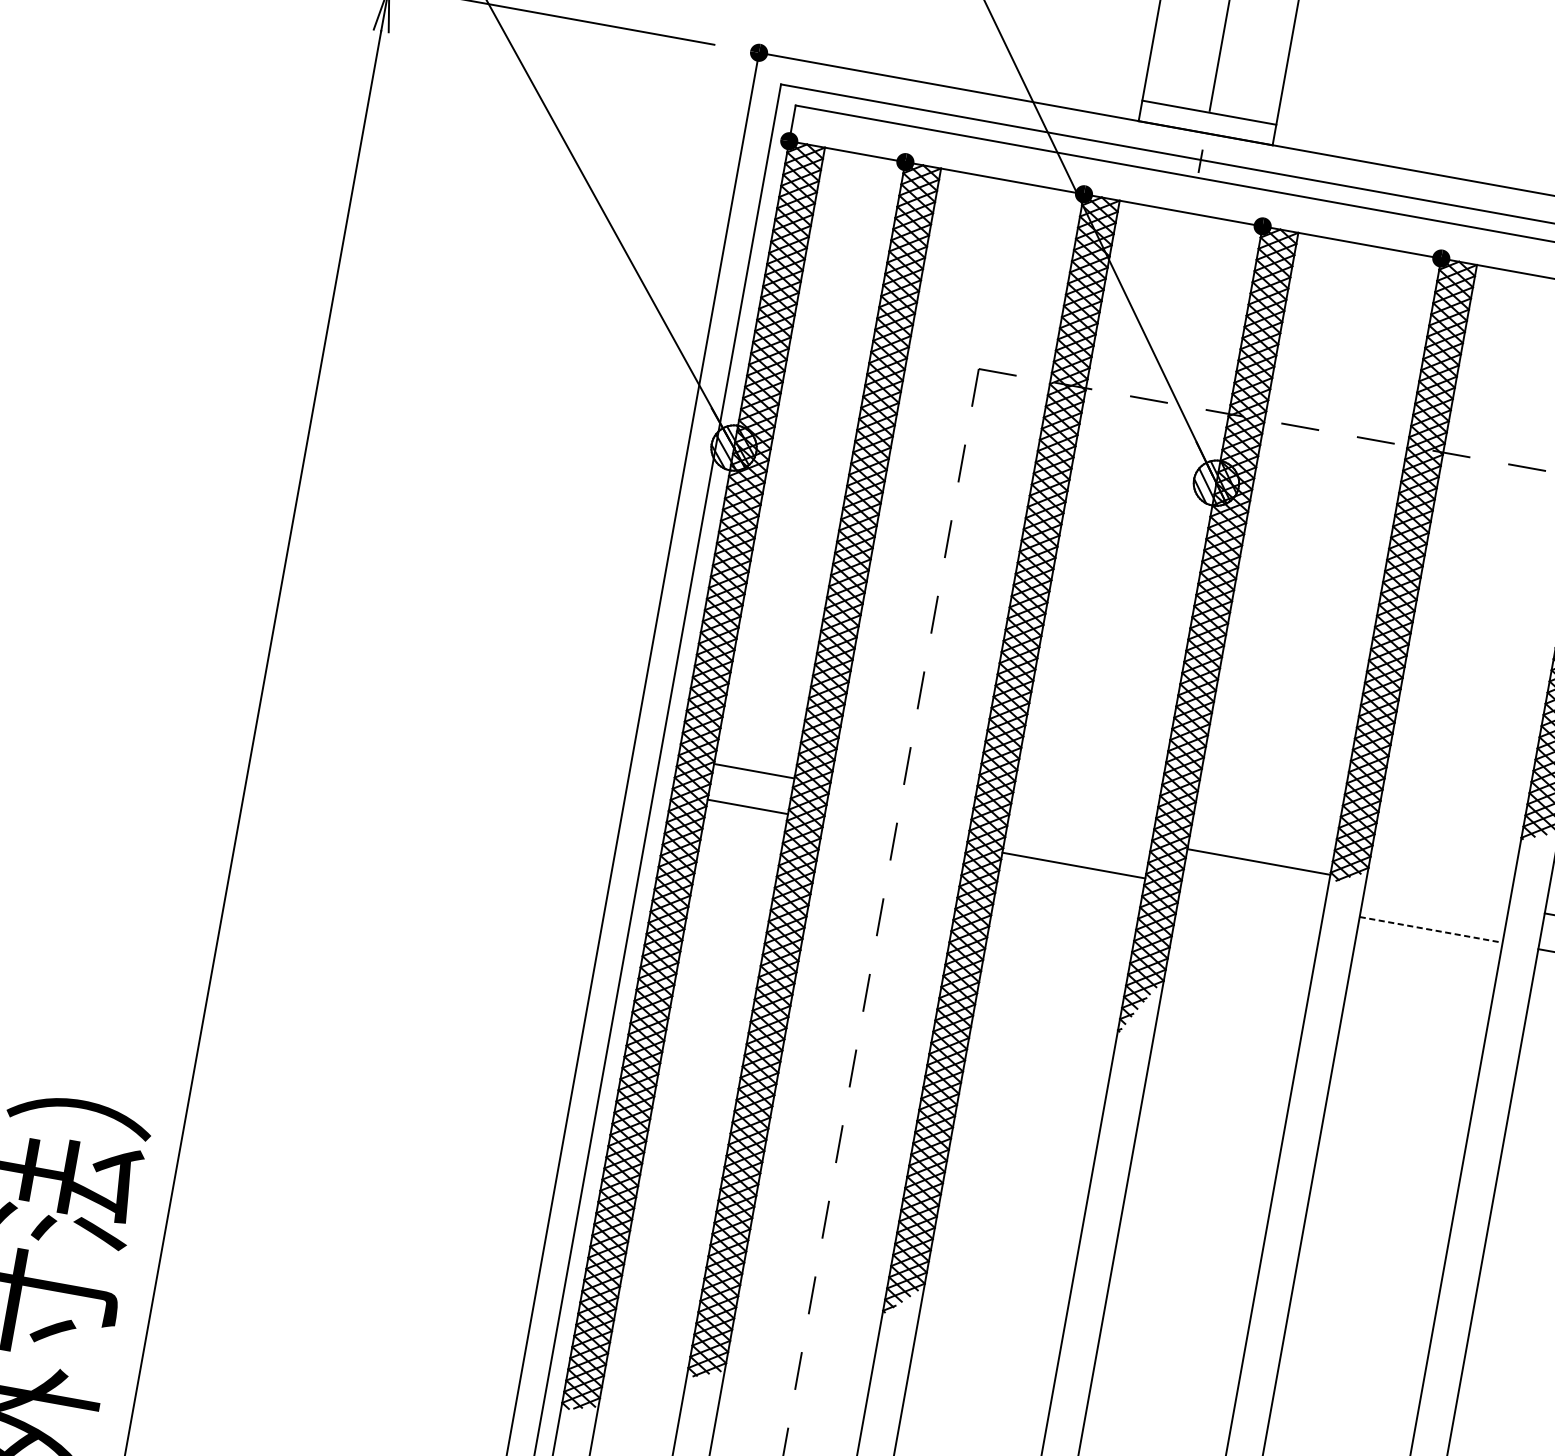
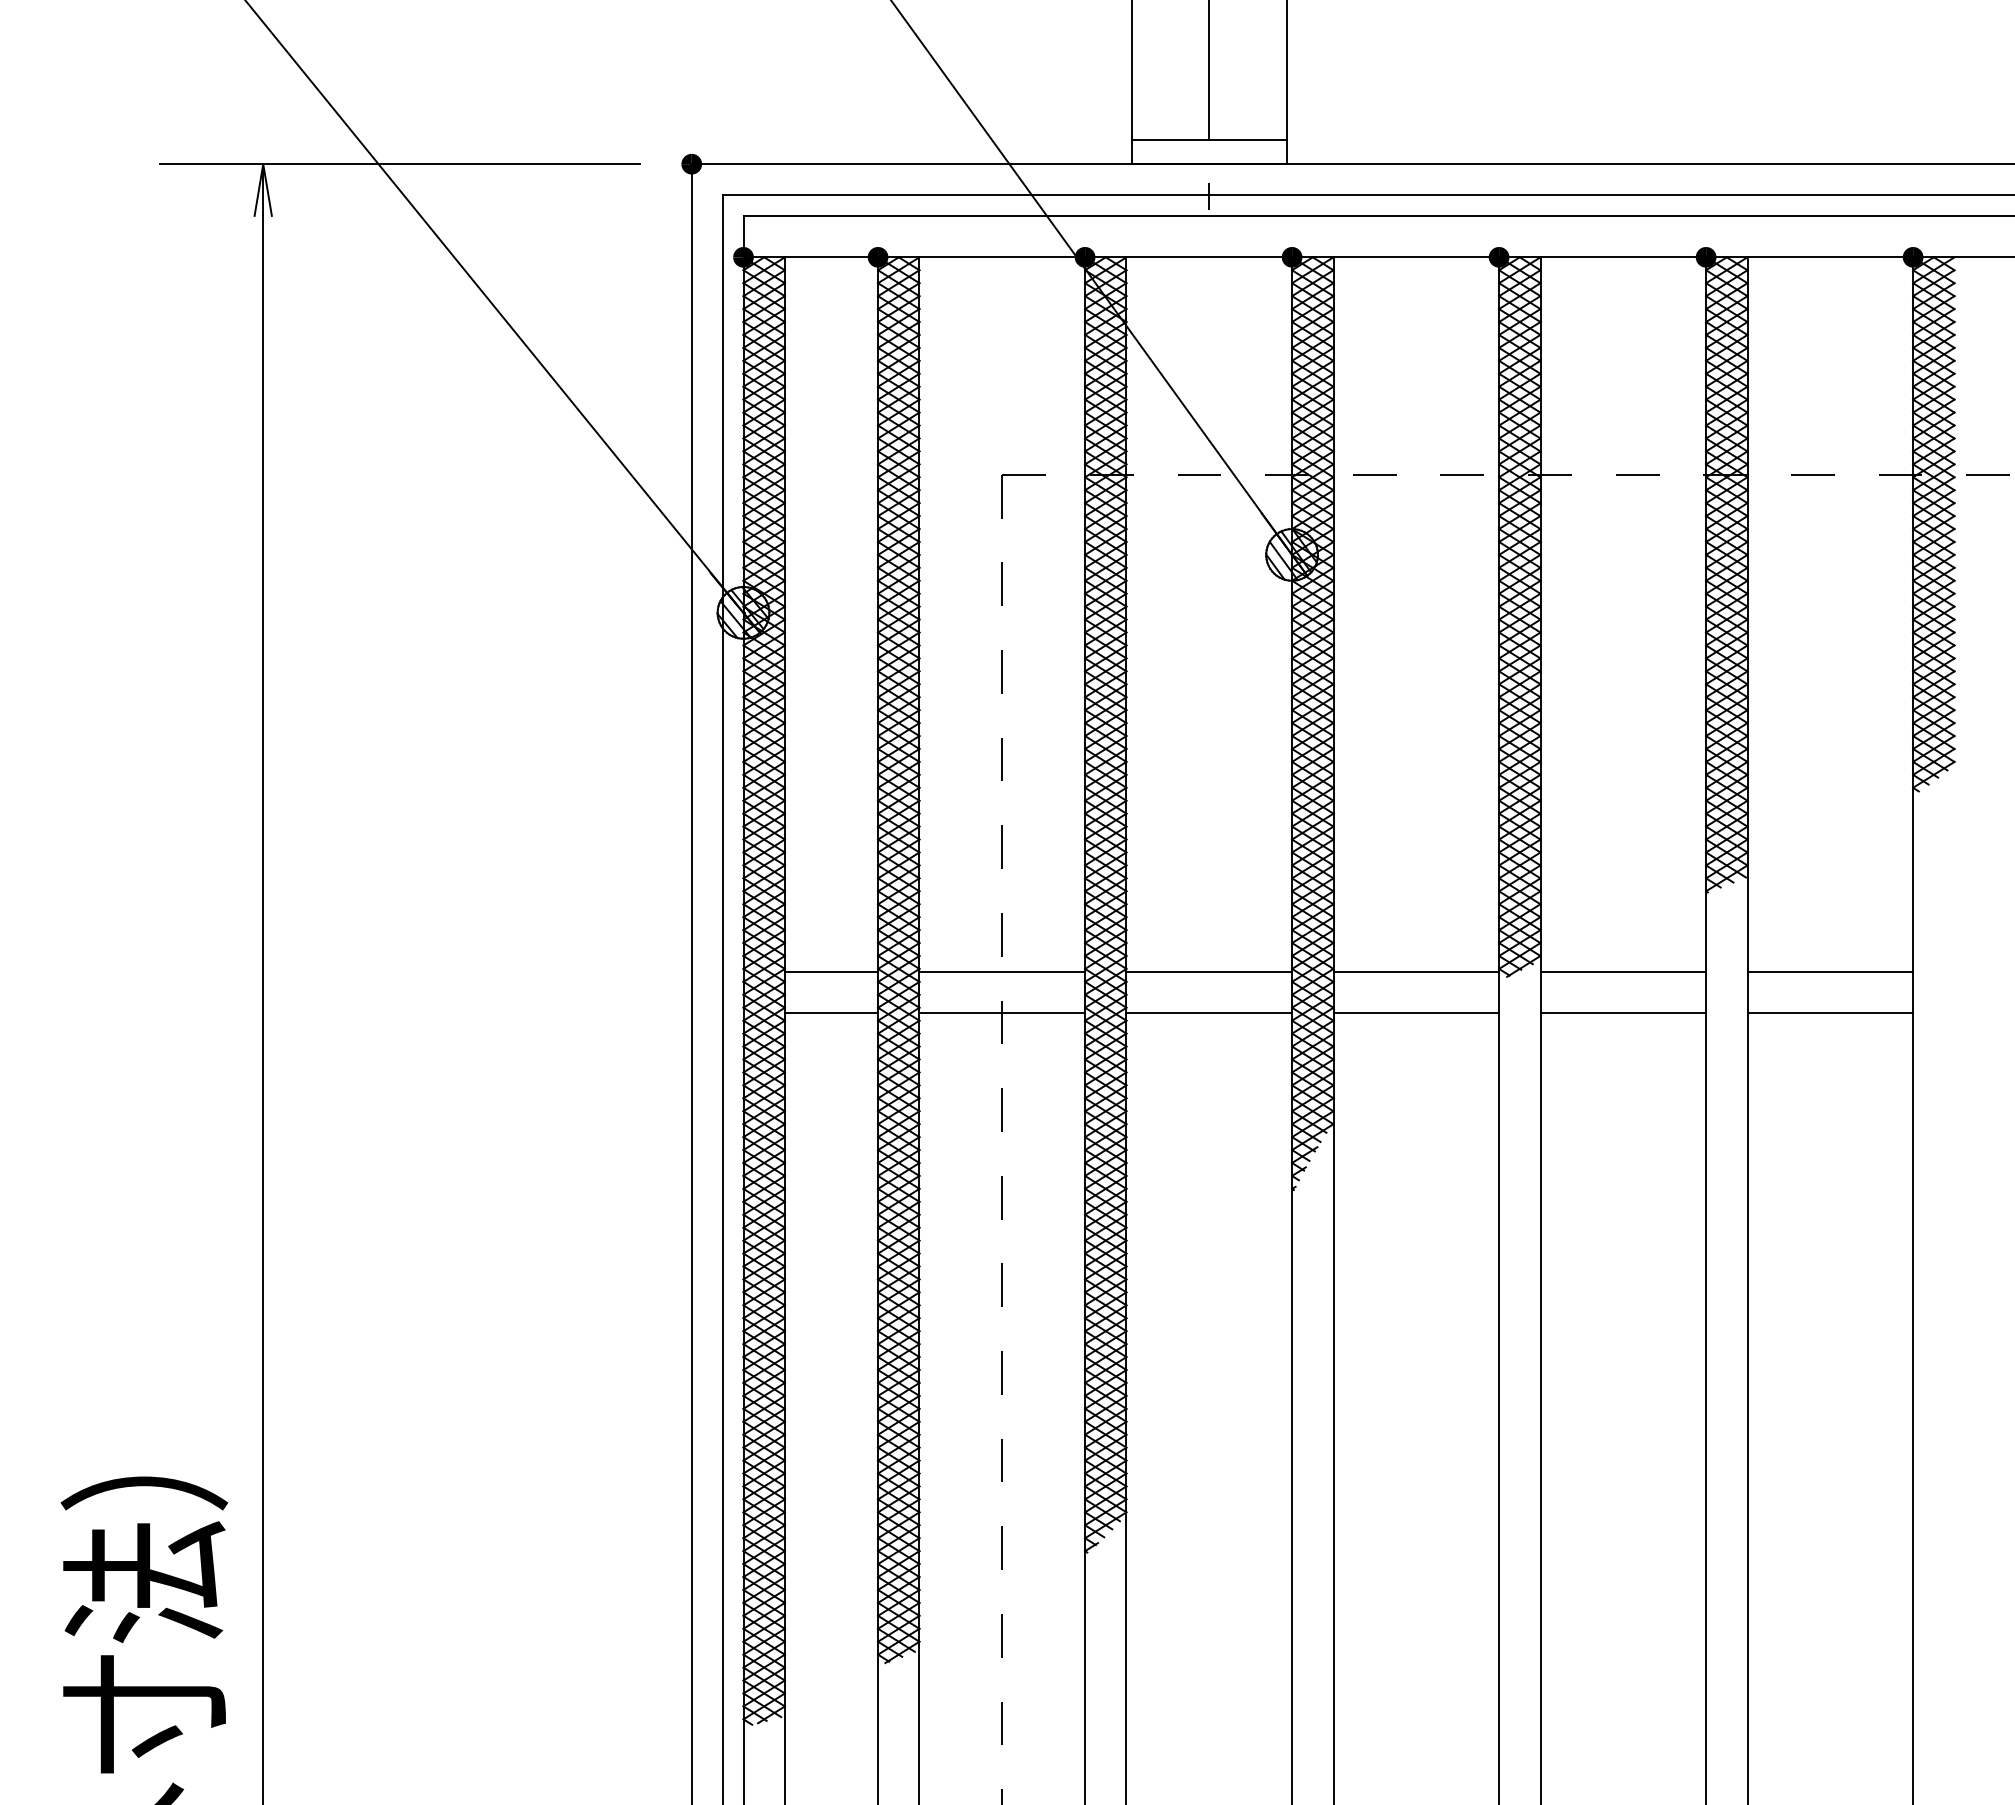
line: (901, 797) -> (1002, 971), added
line: (1080, 829) -> (1209, 971), added
line: (895, 833) -> (1002, 1012), added
line: (1437, 894) -> (1623, 971), added
line: (1252, 897) -> (1416, 1012), added
line: (1431, 929) -> (1623, 1012), dashed -> solid

